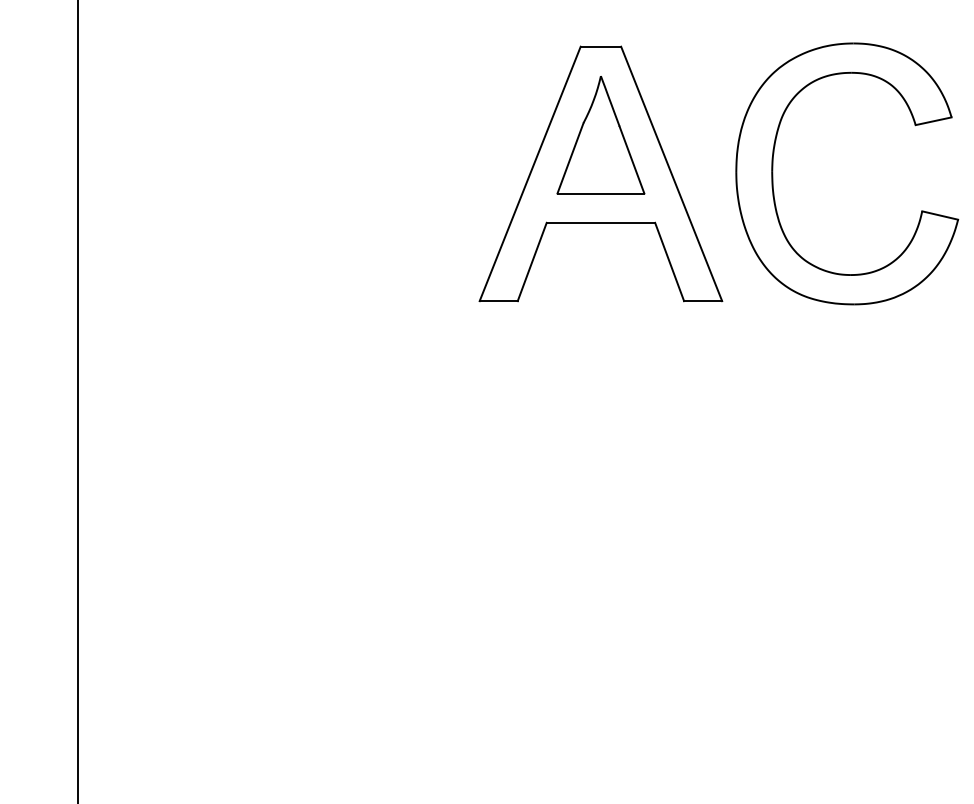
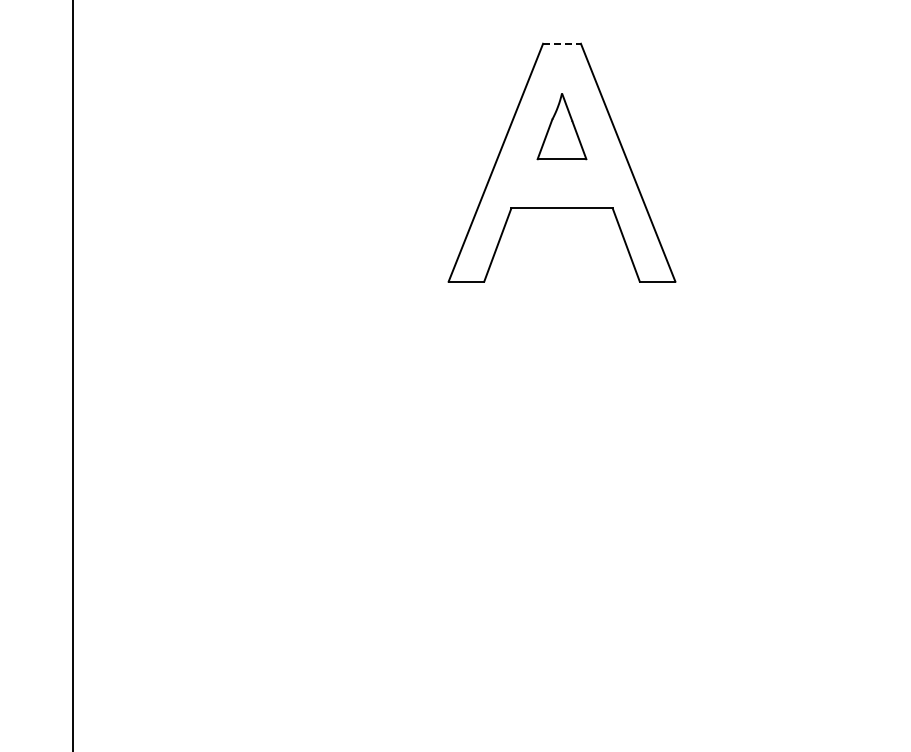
line: (601, 46) -> (562, 43), solid -> dashed
part: (600, 135) -> (561, 126), size x0.6
part: (773, 173) -> (723, 162), removed

